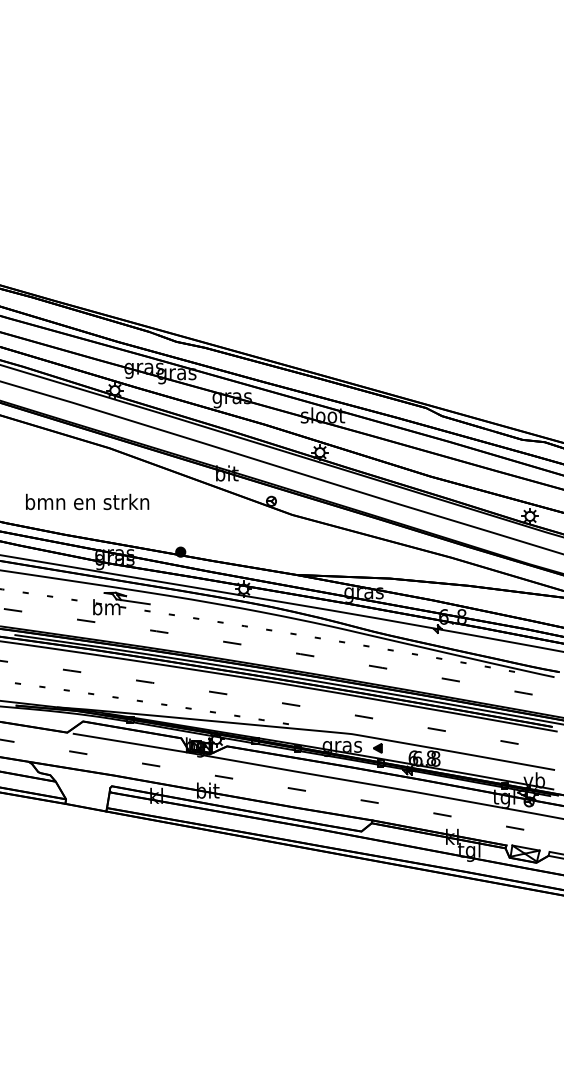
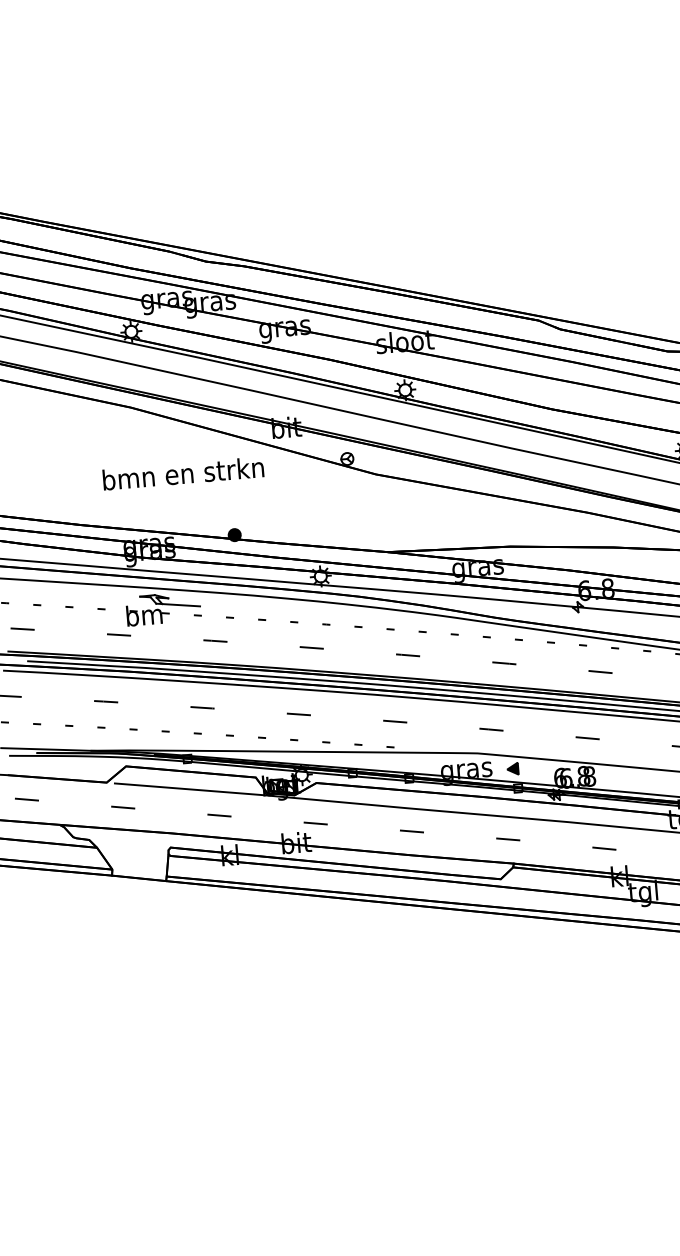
text: (87, 501) -> (183, 472), moved

